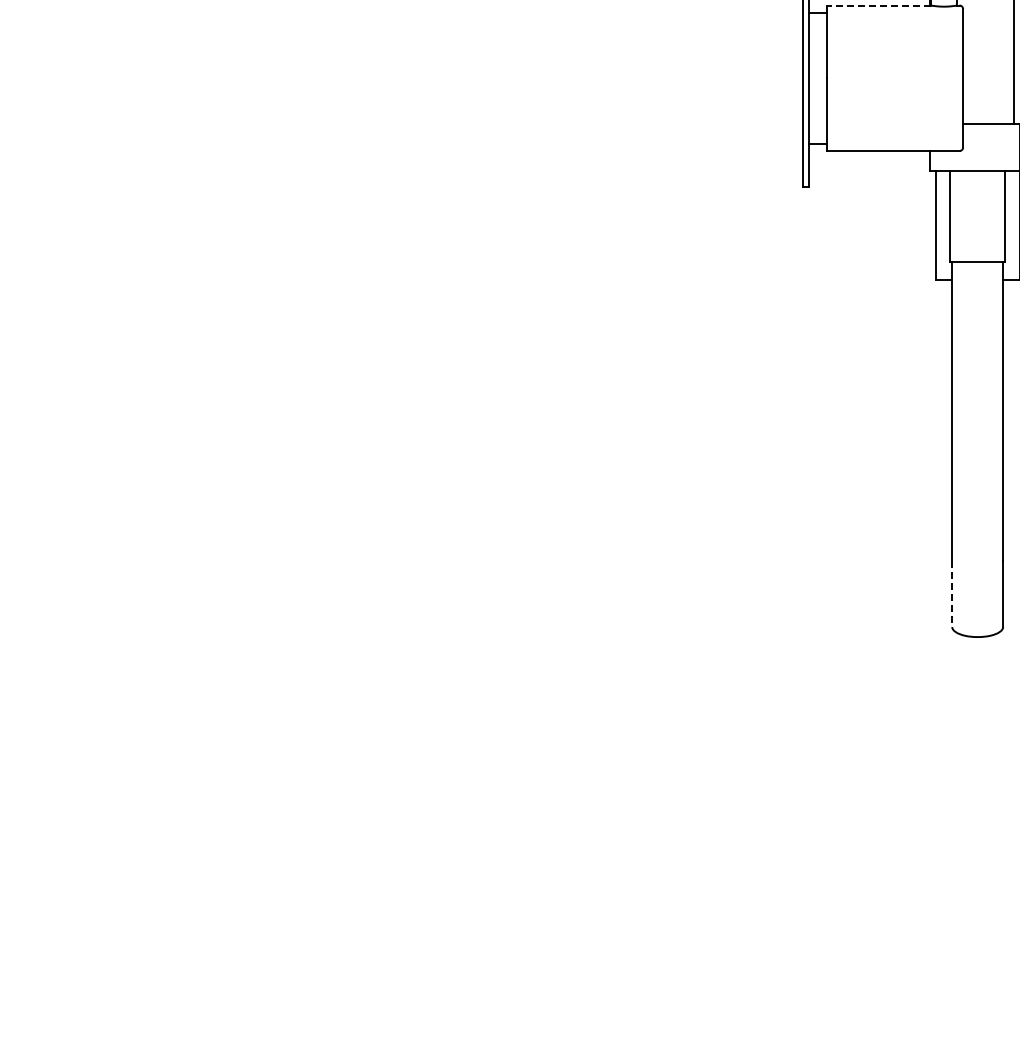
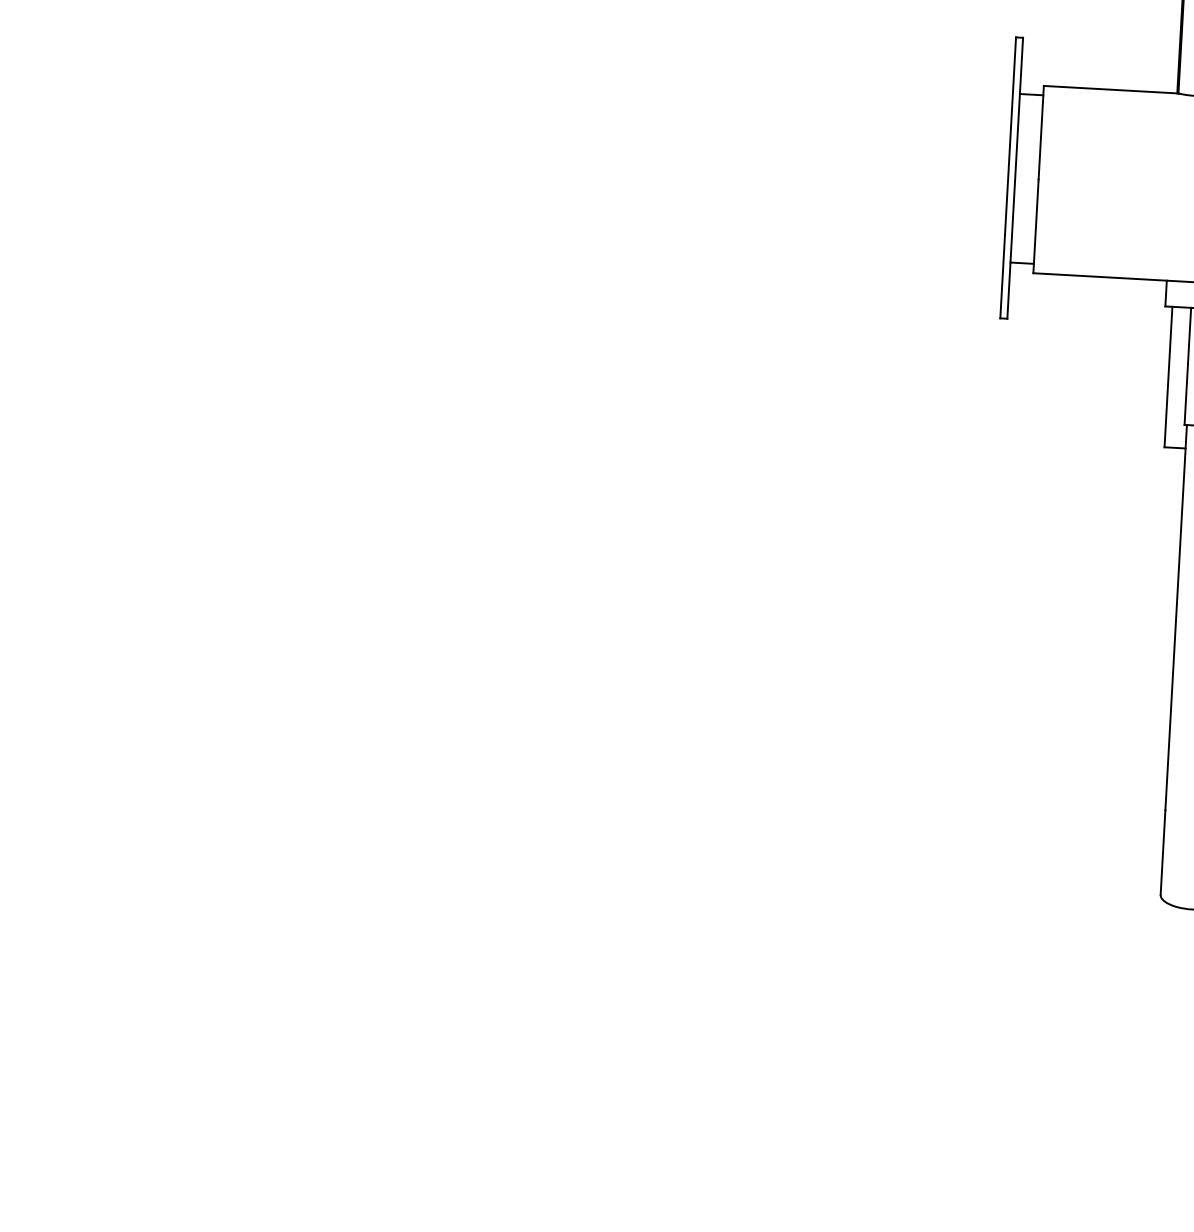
line: (878, 5) -> (1110, 89), dashed -> solid
line: (952, 594) -> (1163, 852), dashed -> solid

